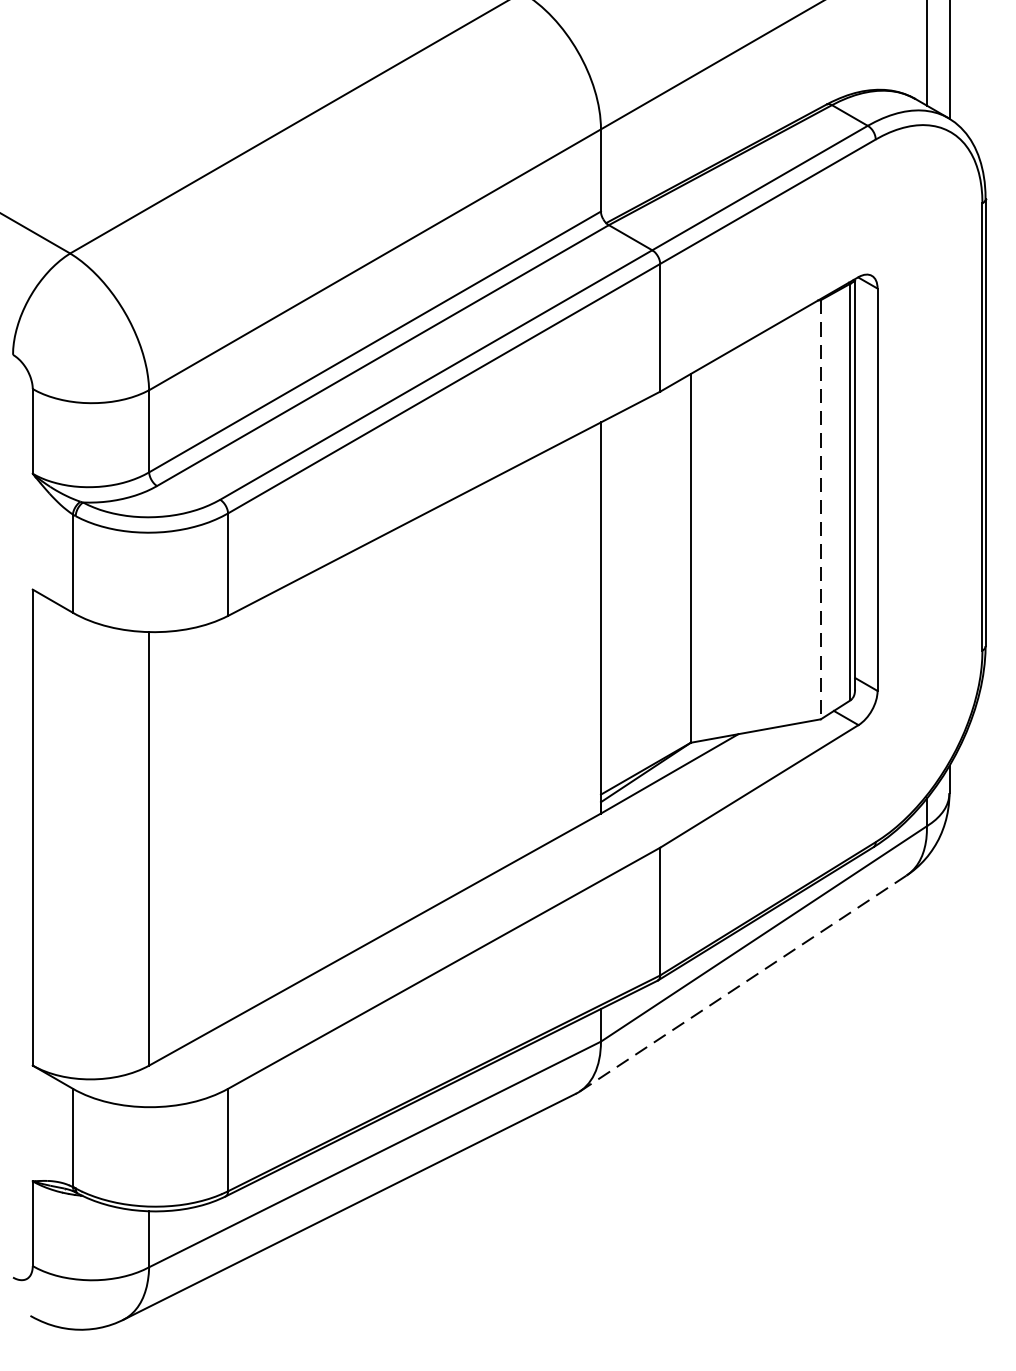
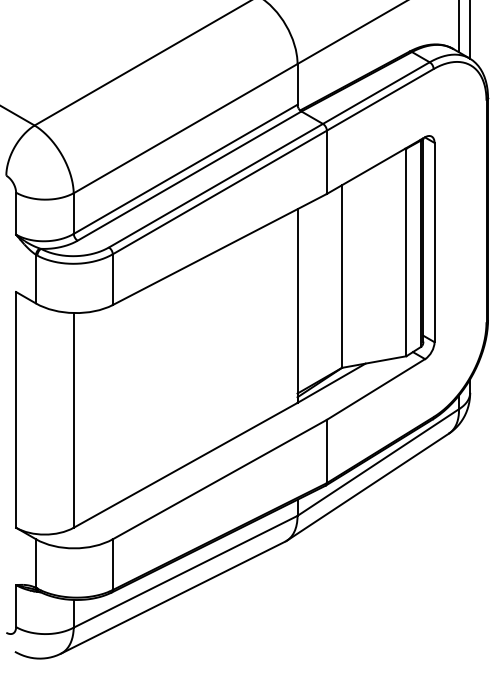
line: (820, 509) -> (406, 252), dashed -> solid
line: (744, 982) -> (368, 486), dashed -> solid

